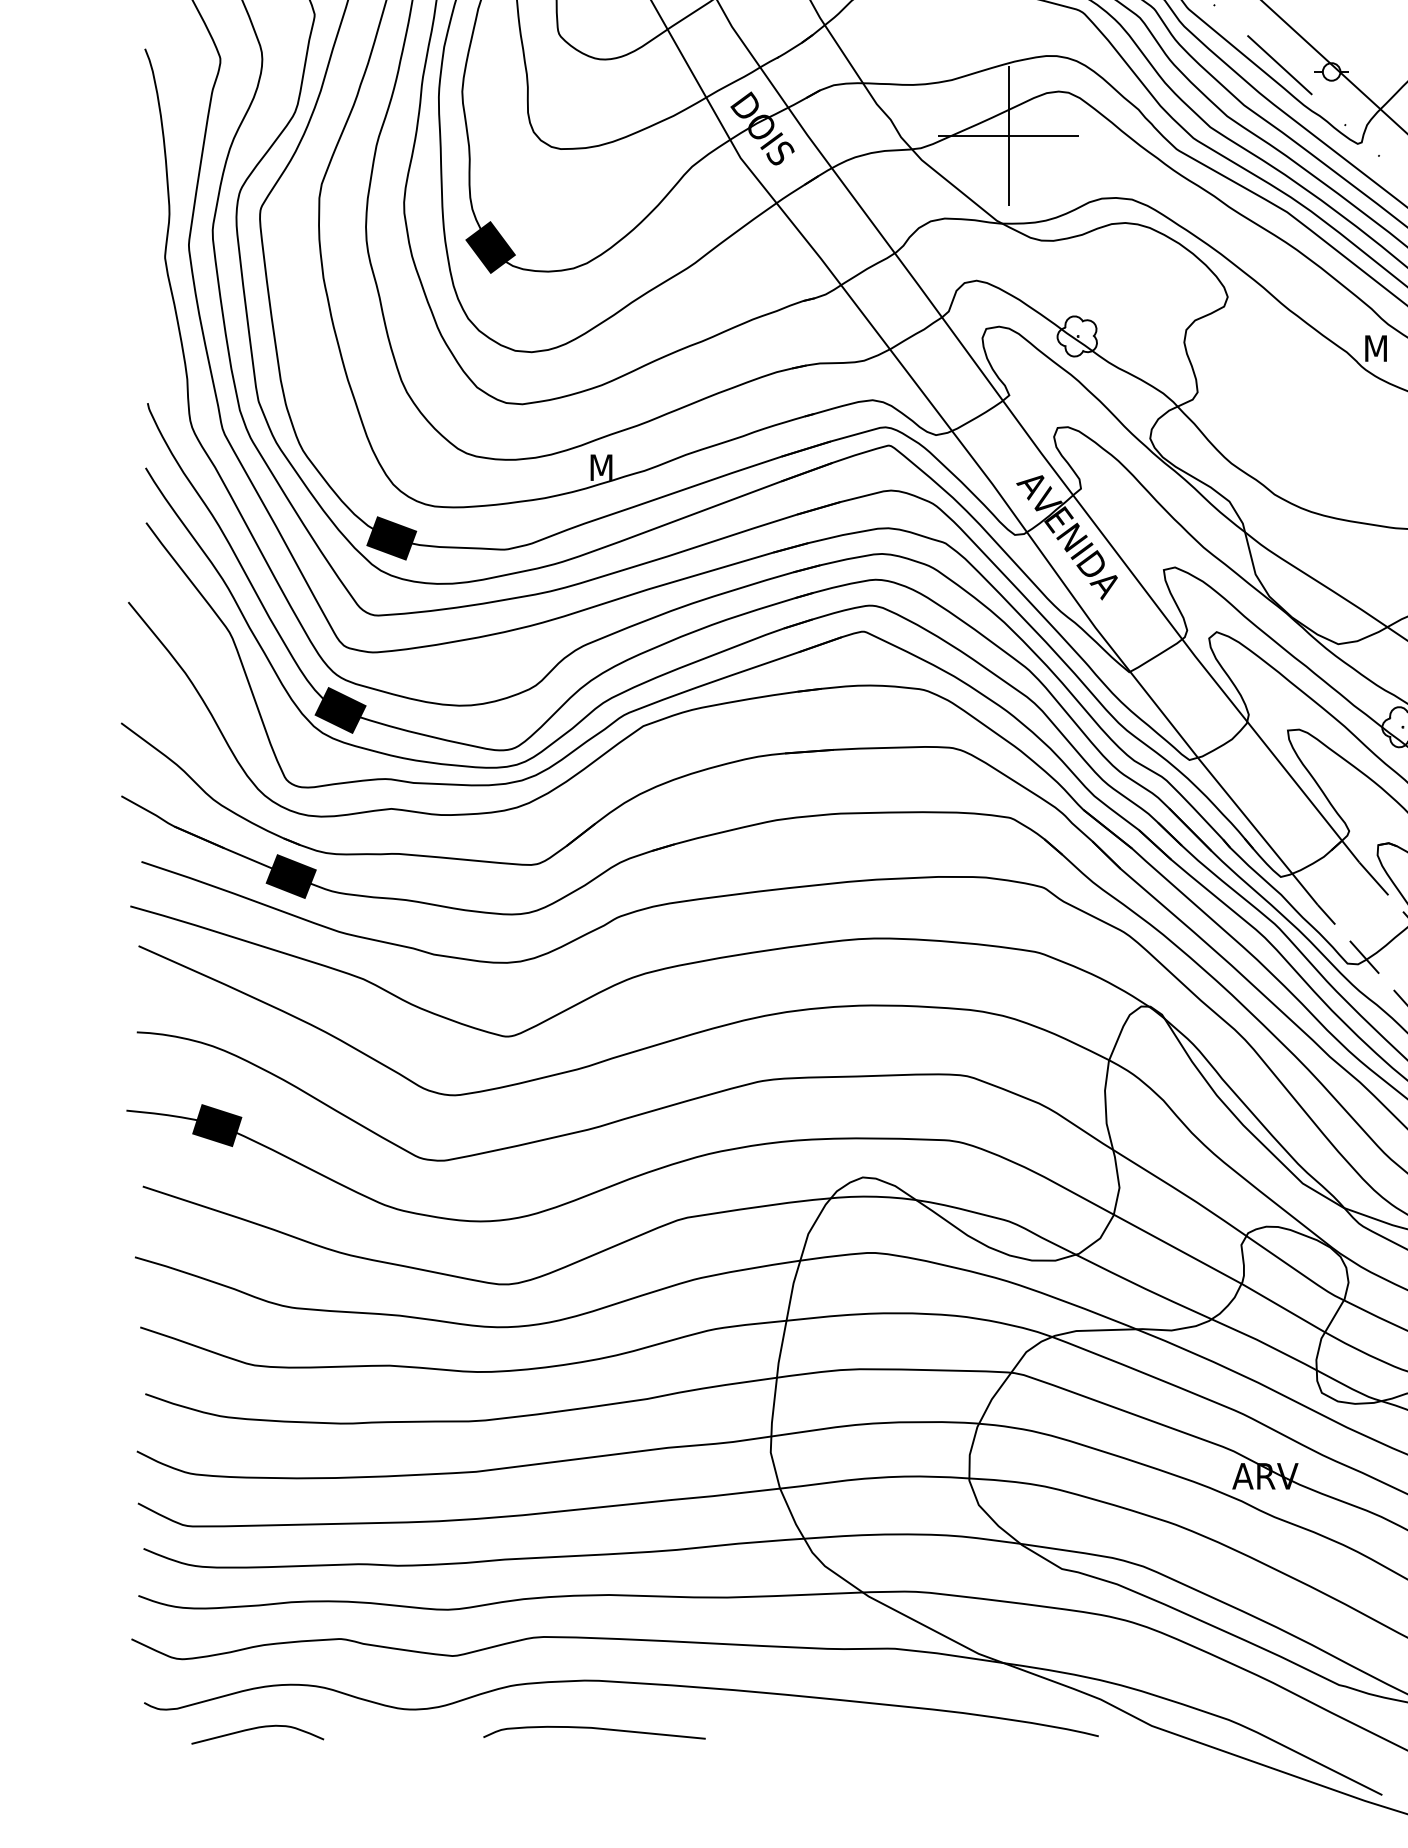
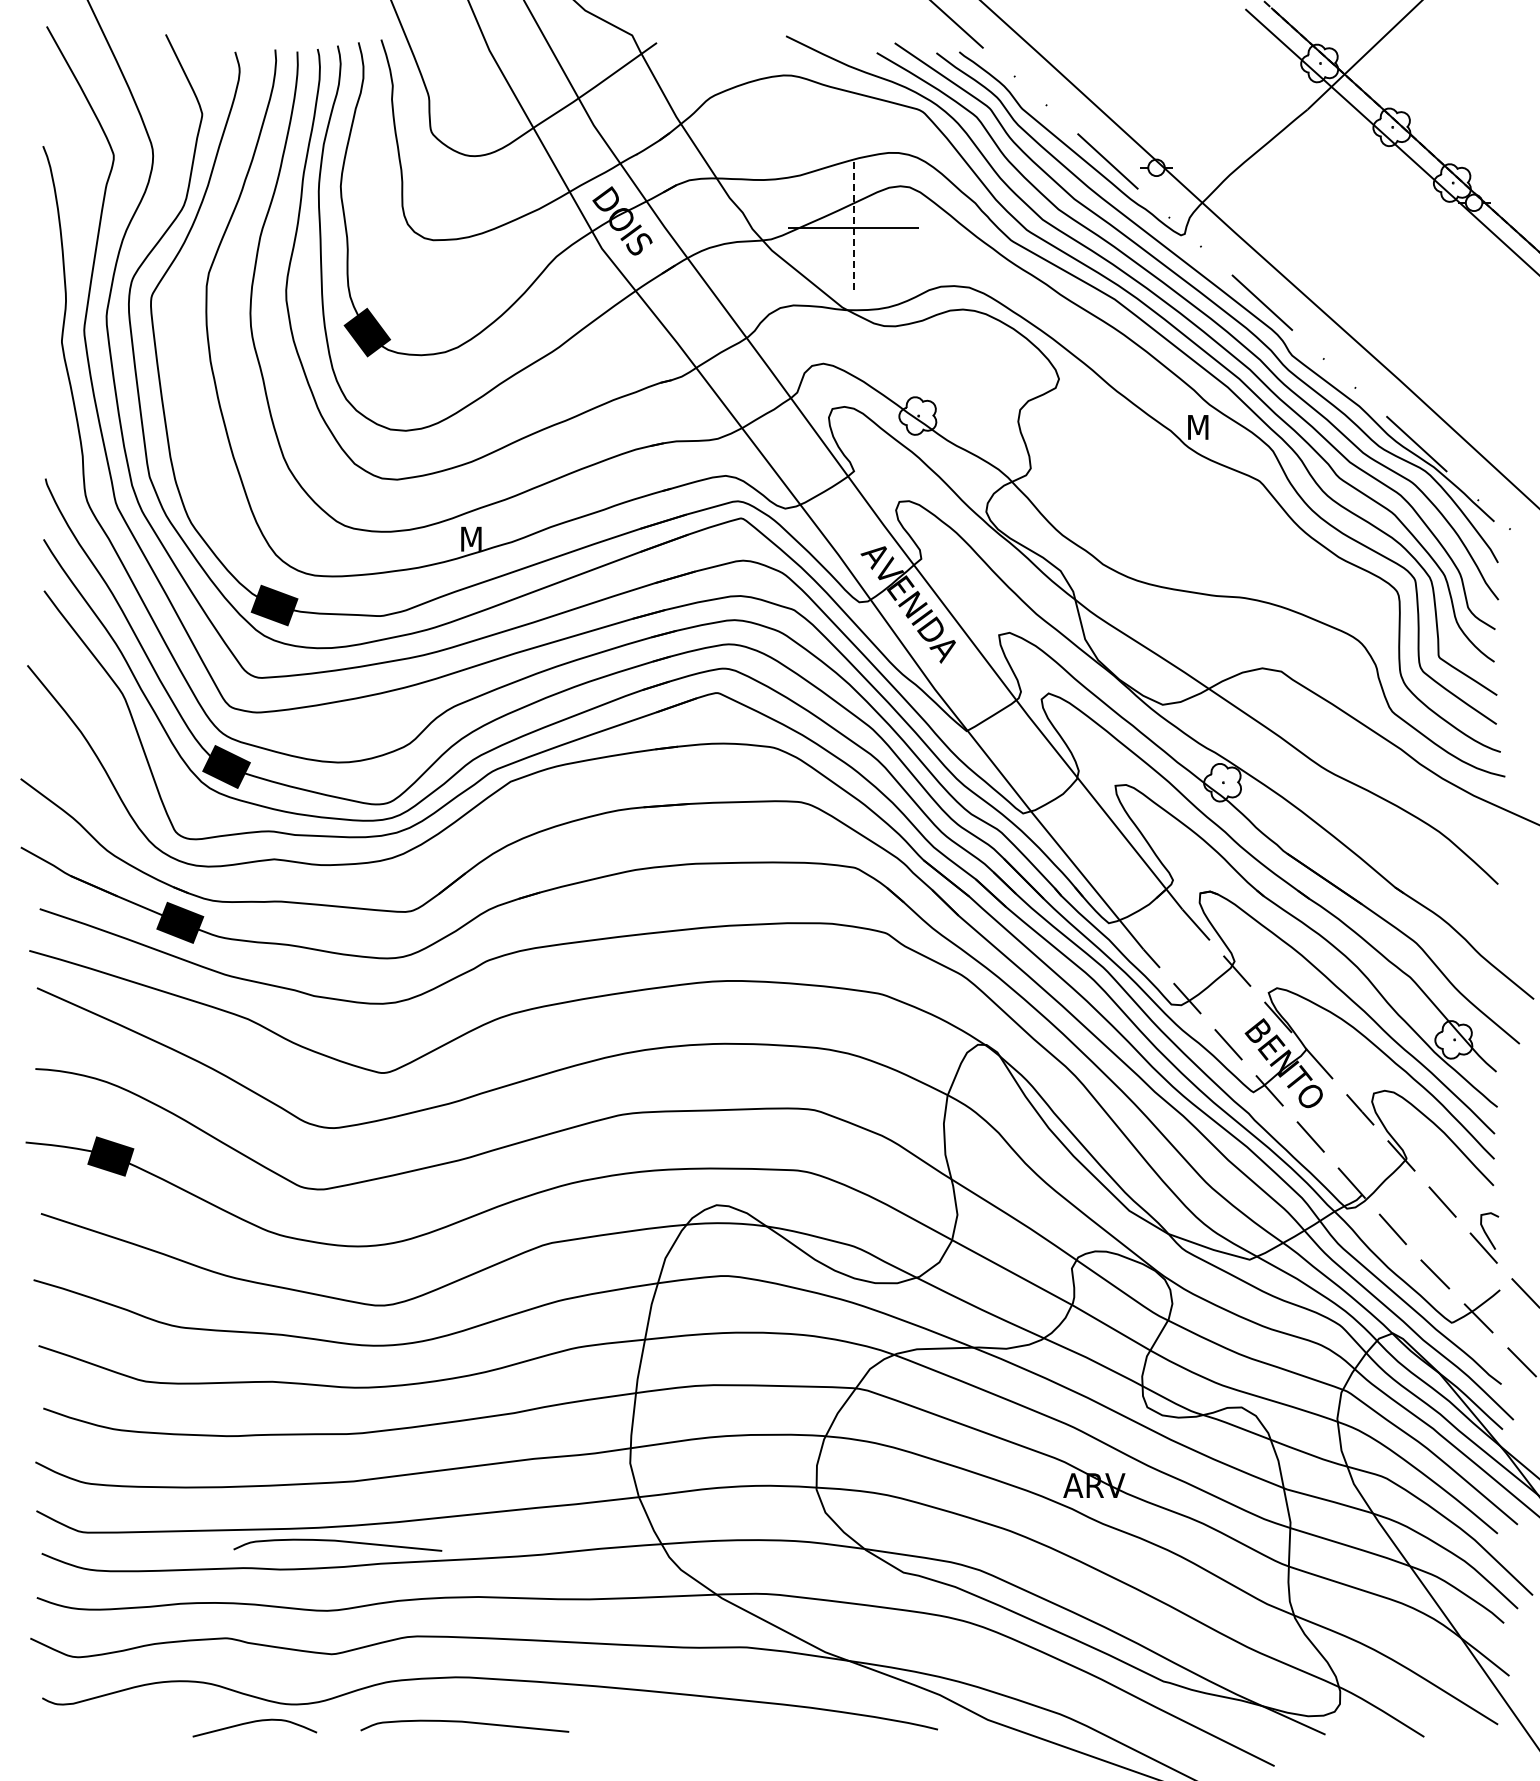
line: (1008, 135) -> (853, 227), solid -> dashed
curve: (458, 1535) -> (337, 1541), added
curve: (257, 1728) -> (254, 1722), moved

